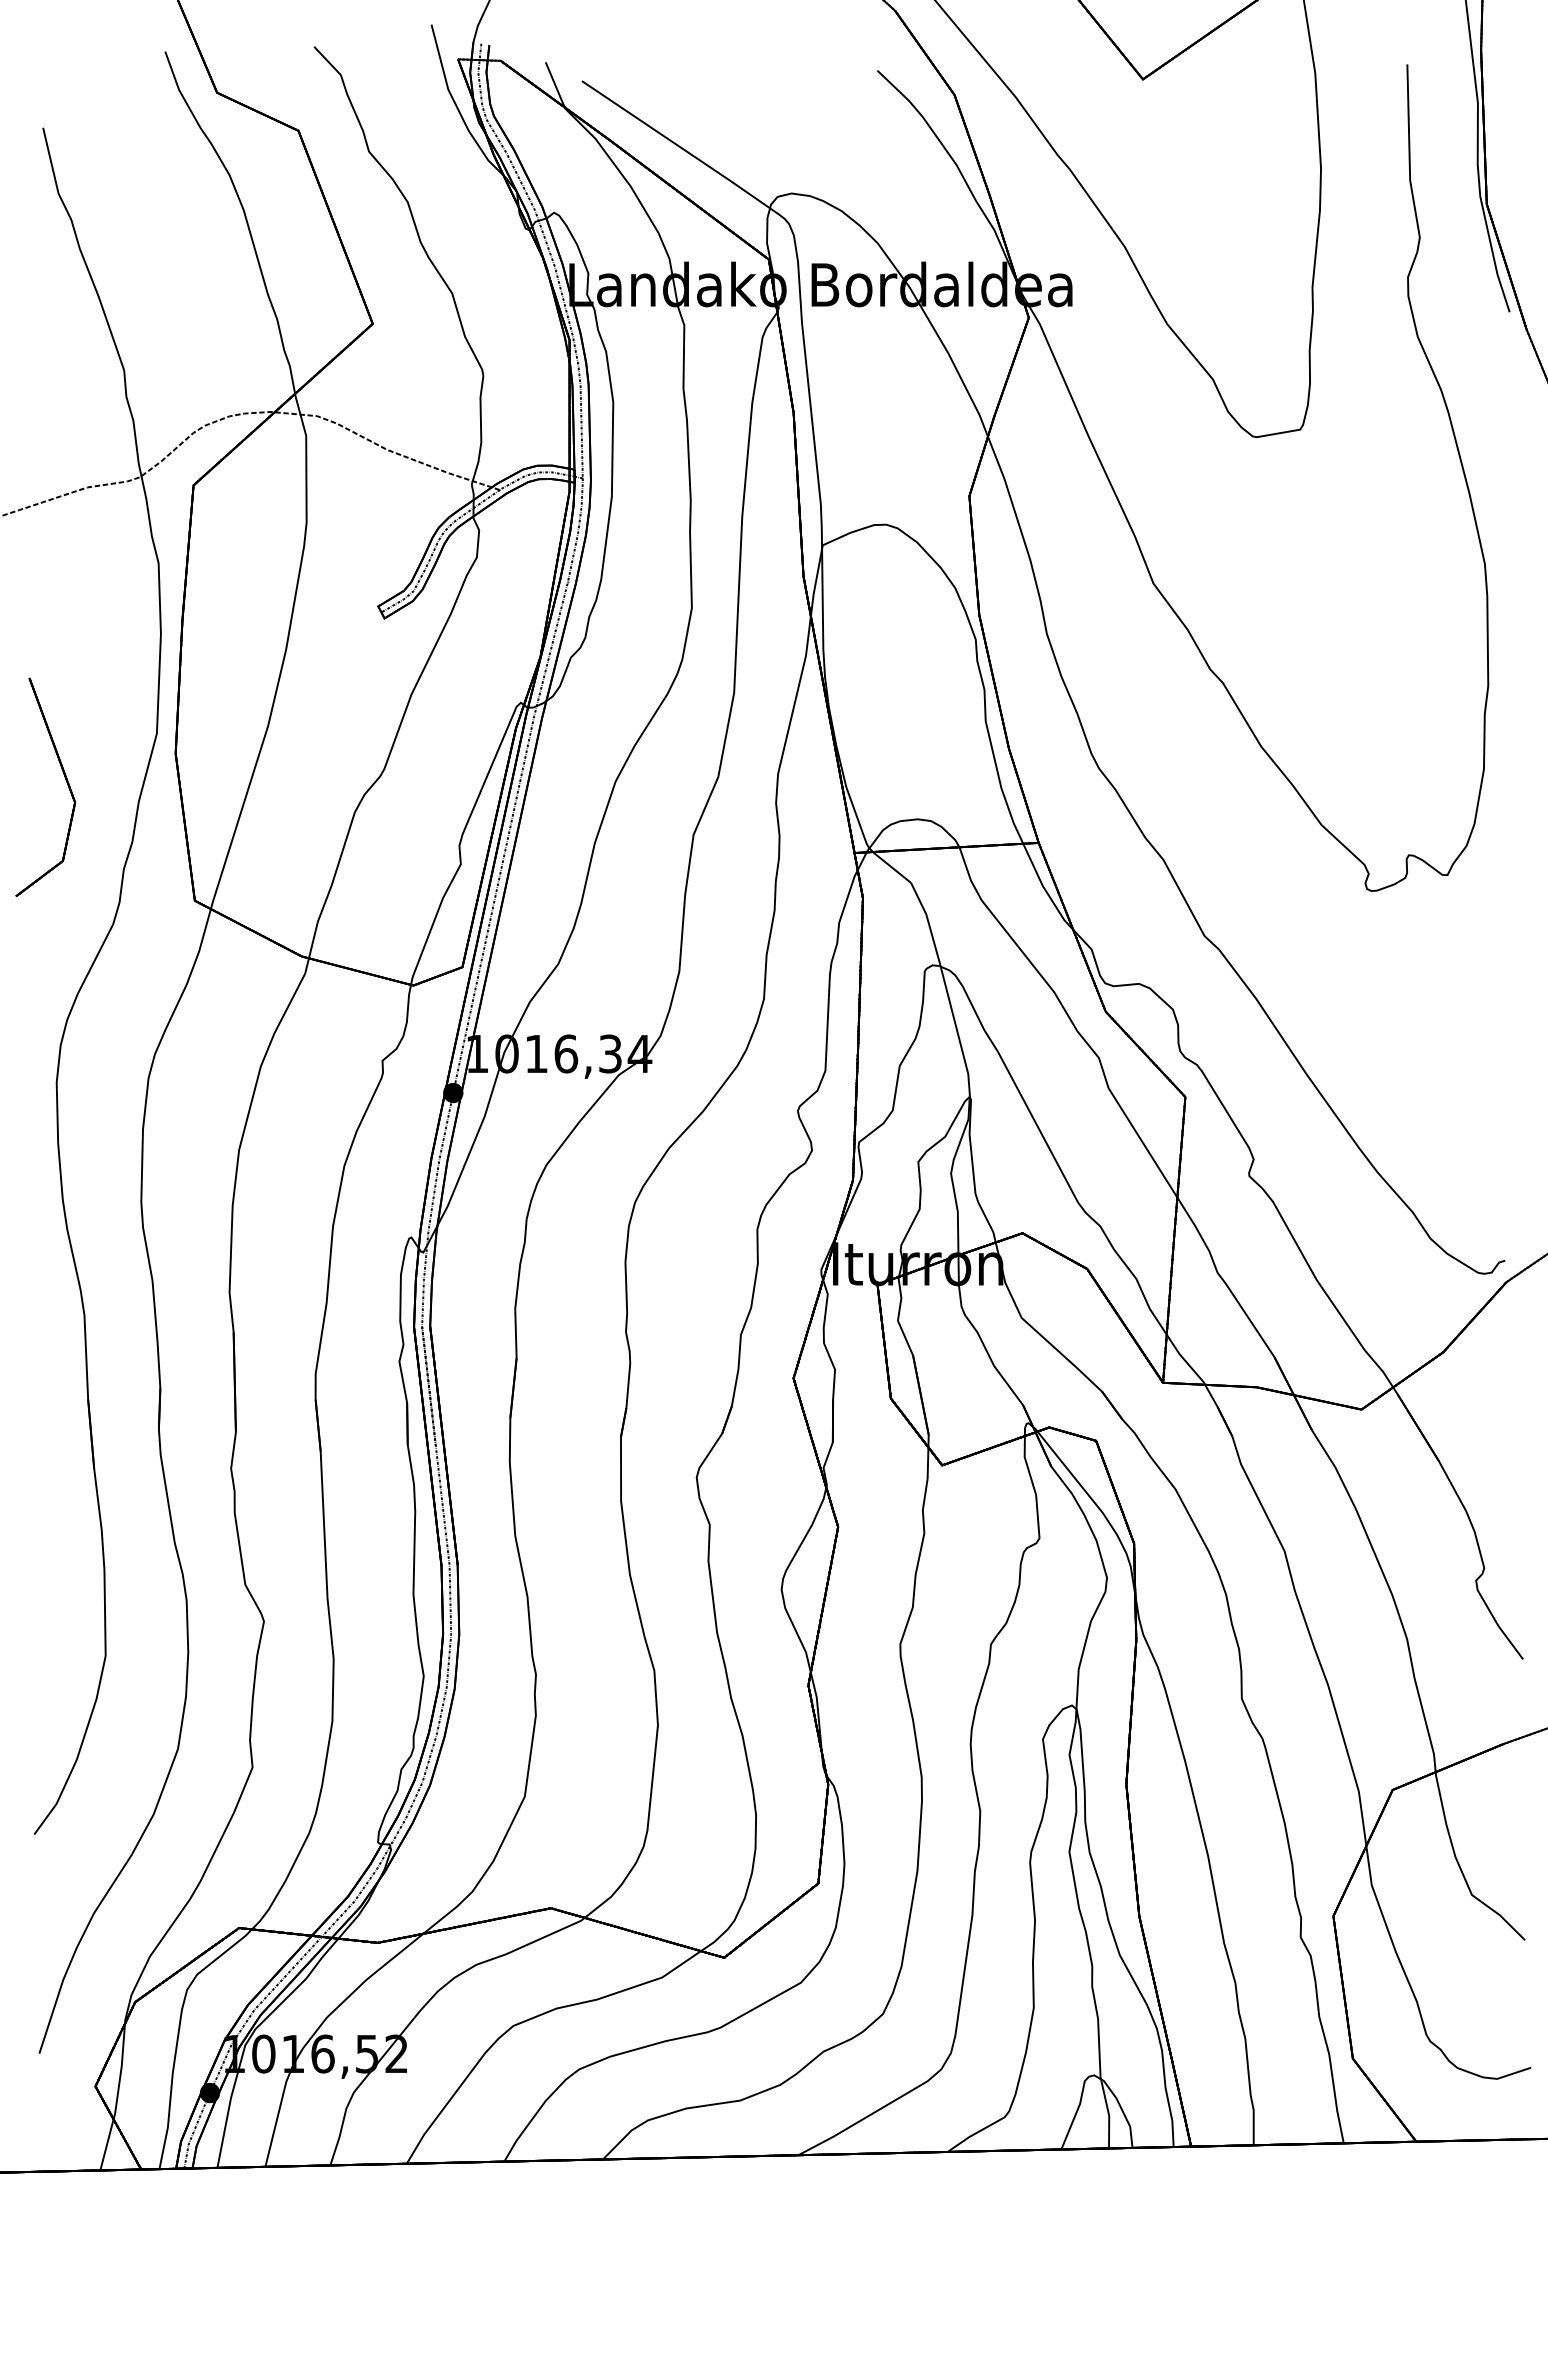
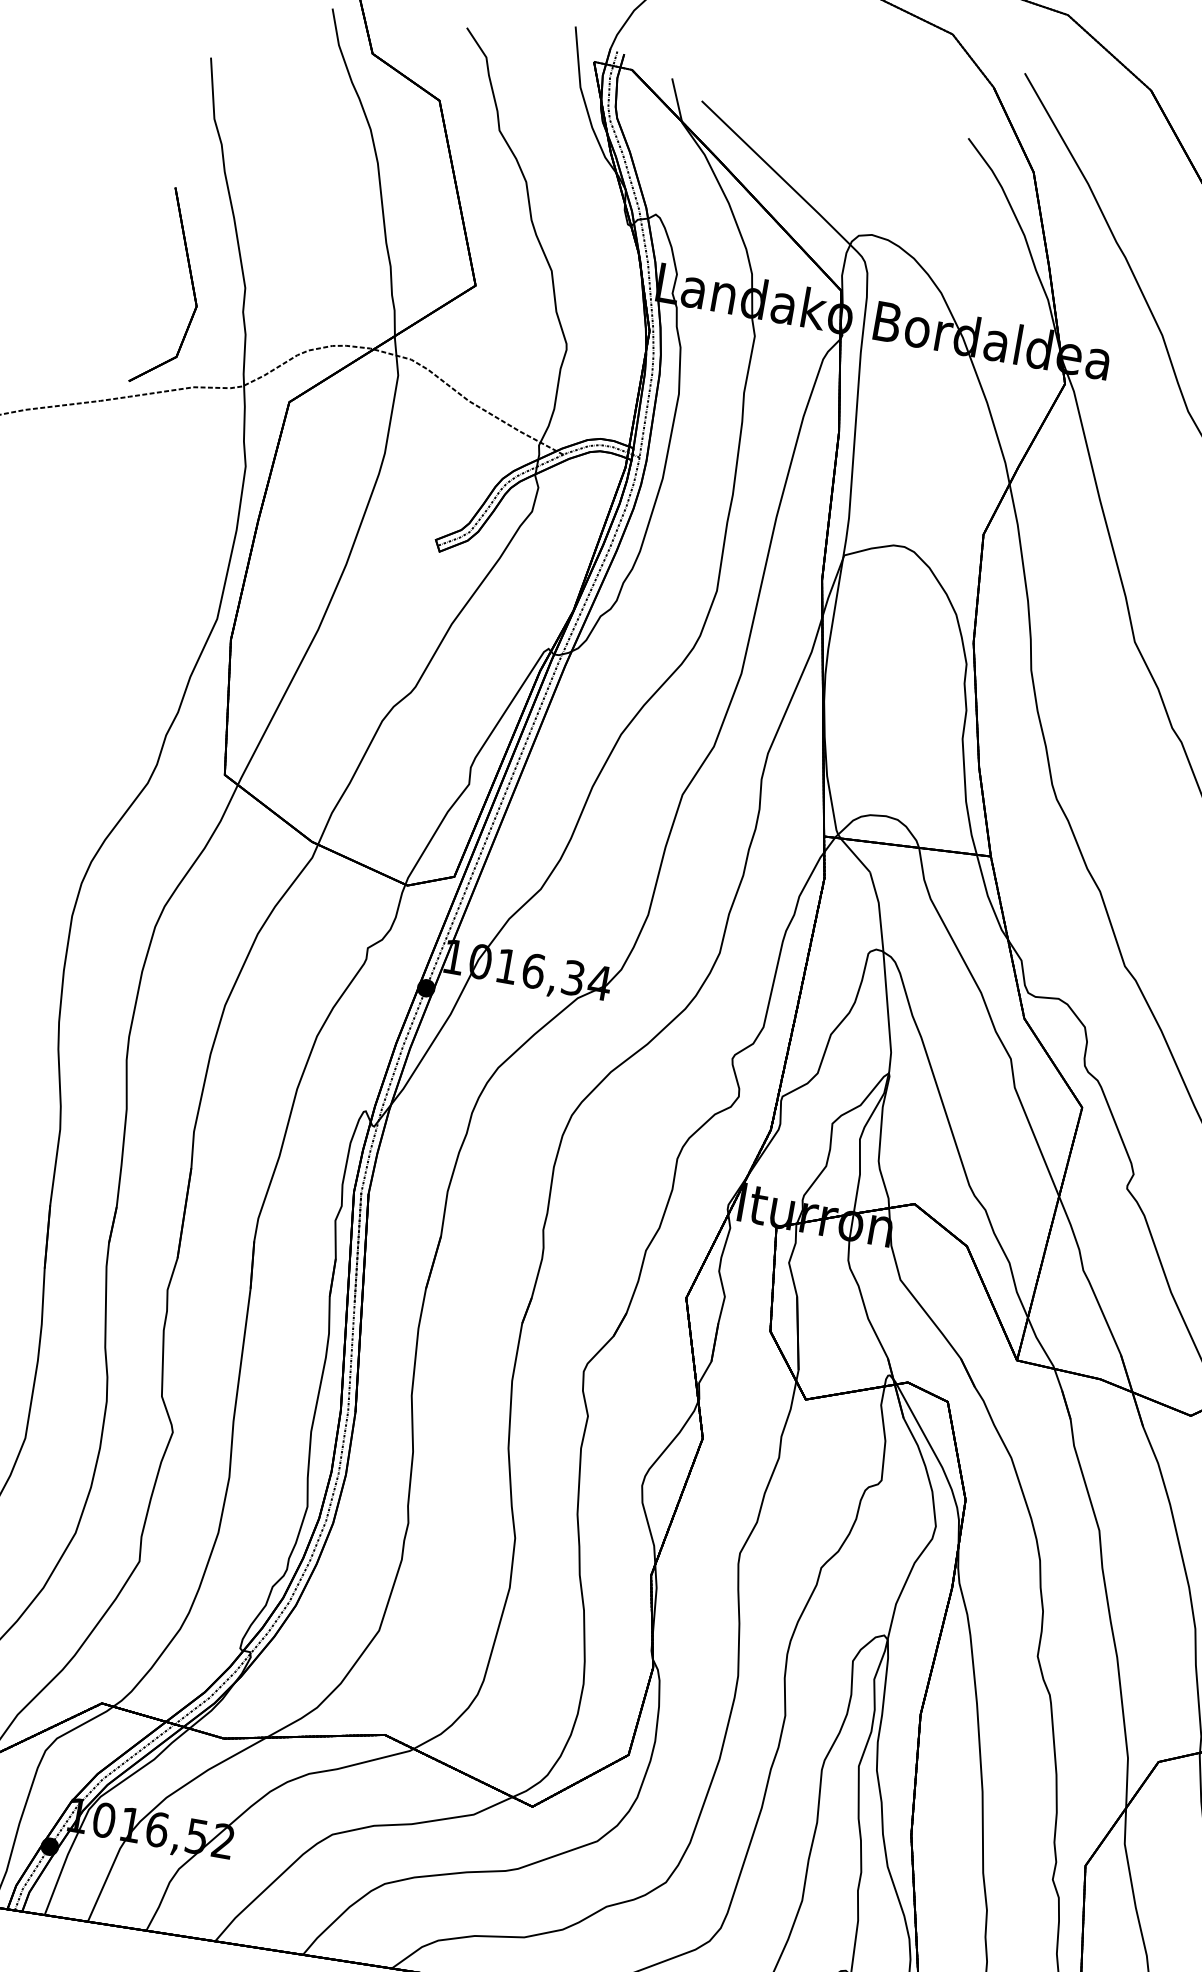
part: (65, 780) -> (191, 285), moved

